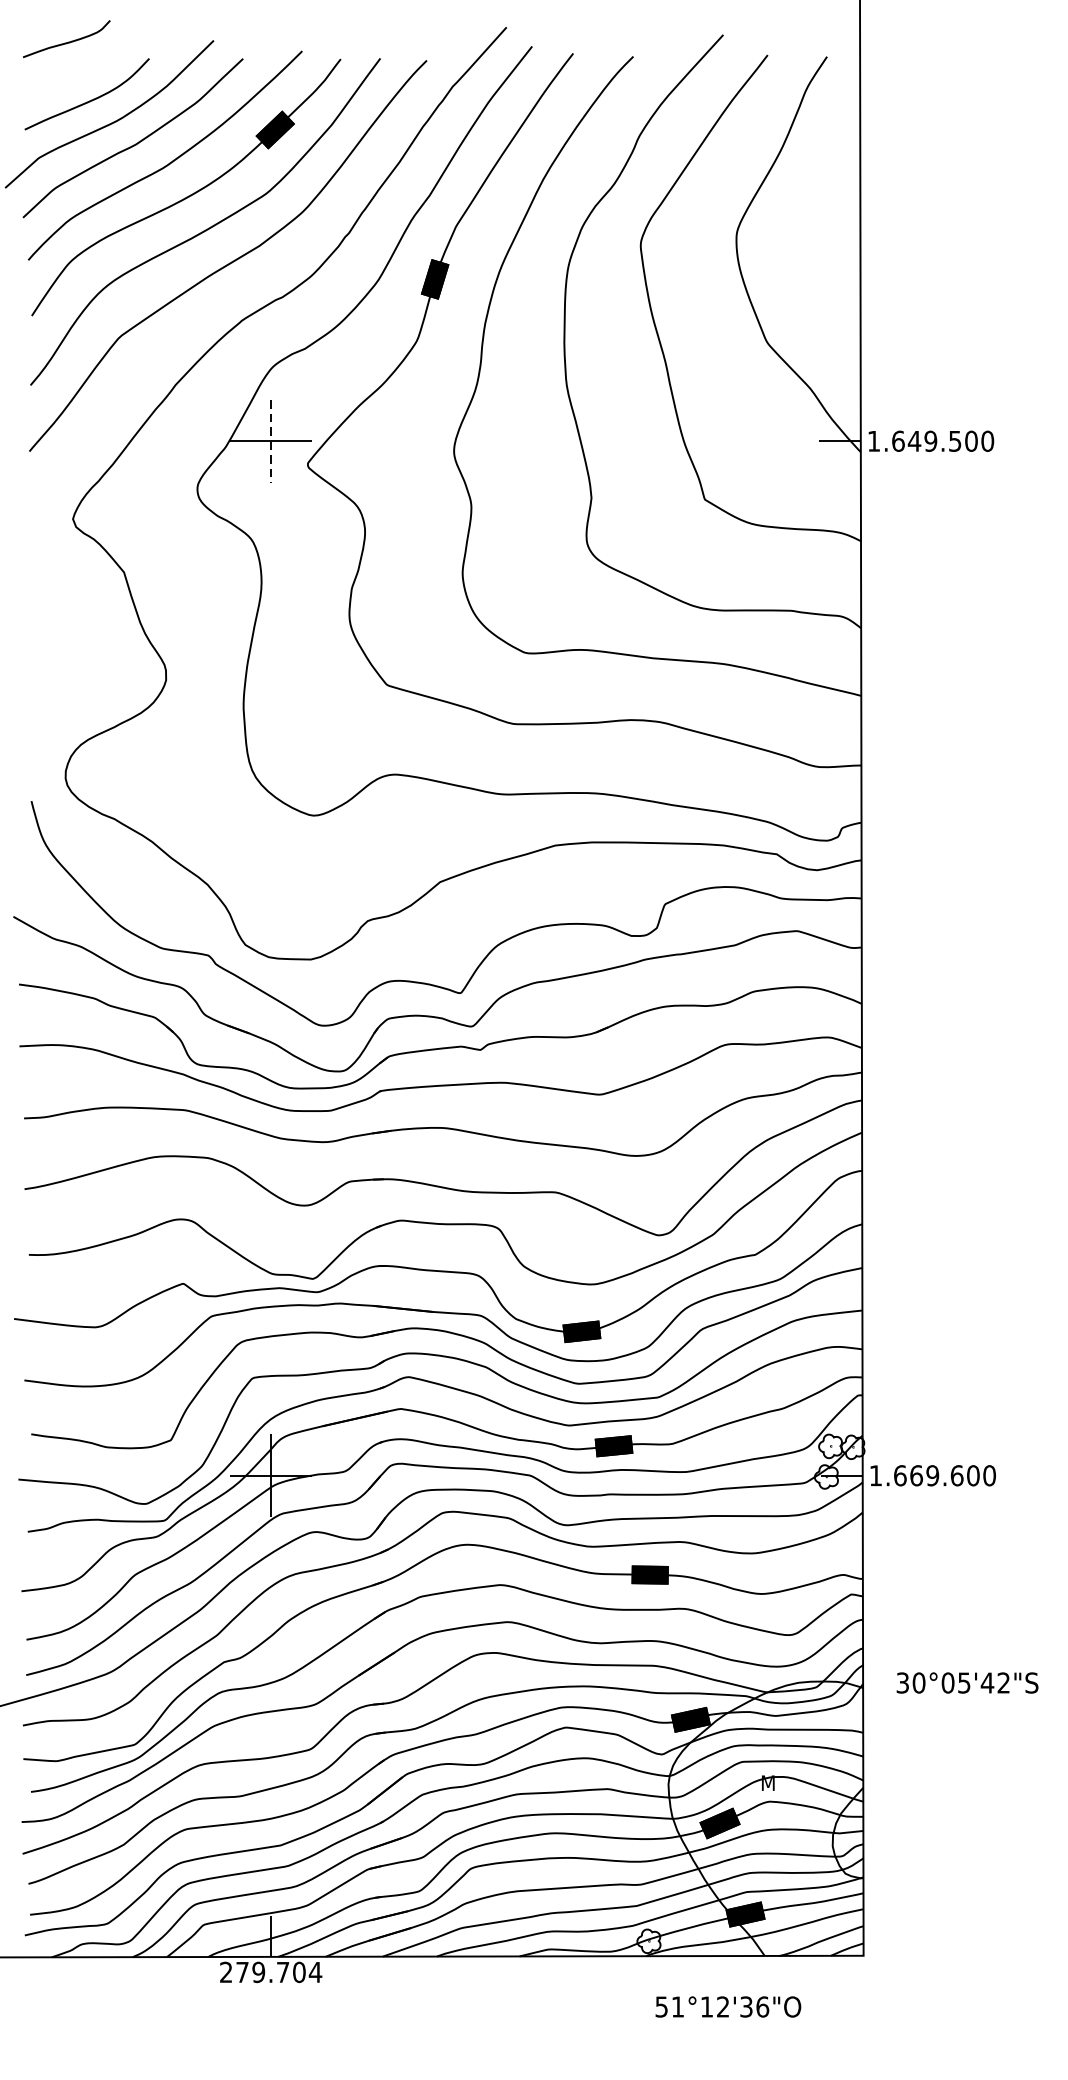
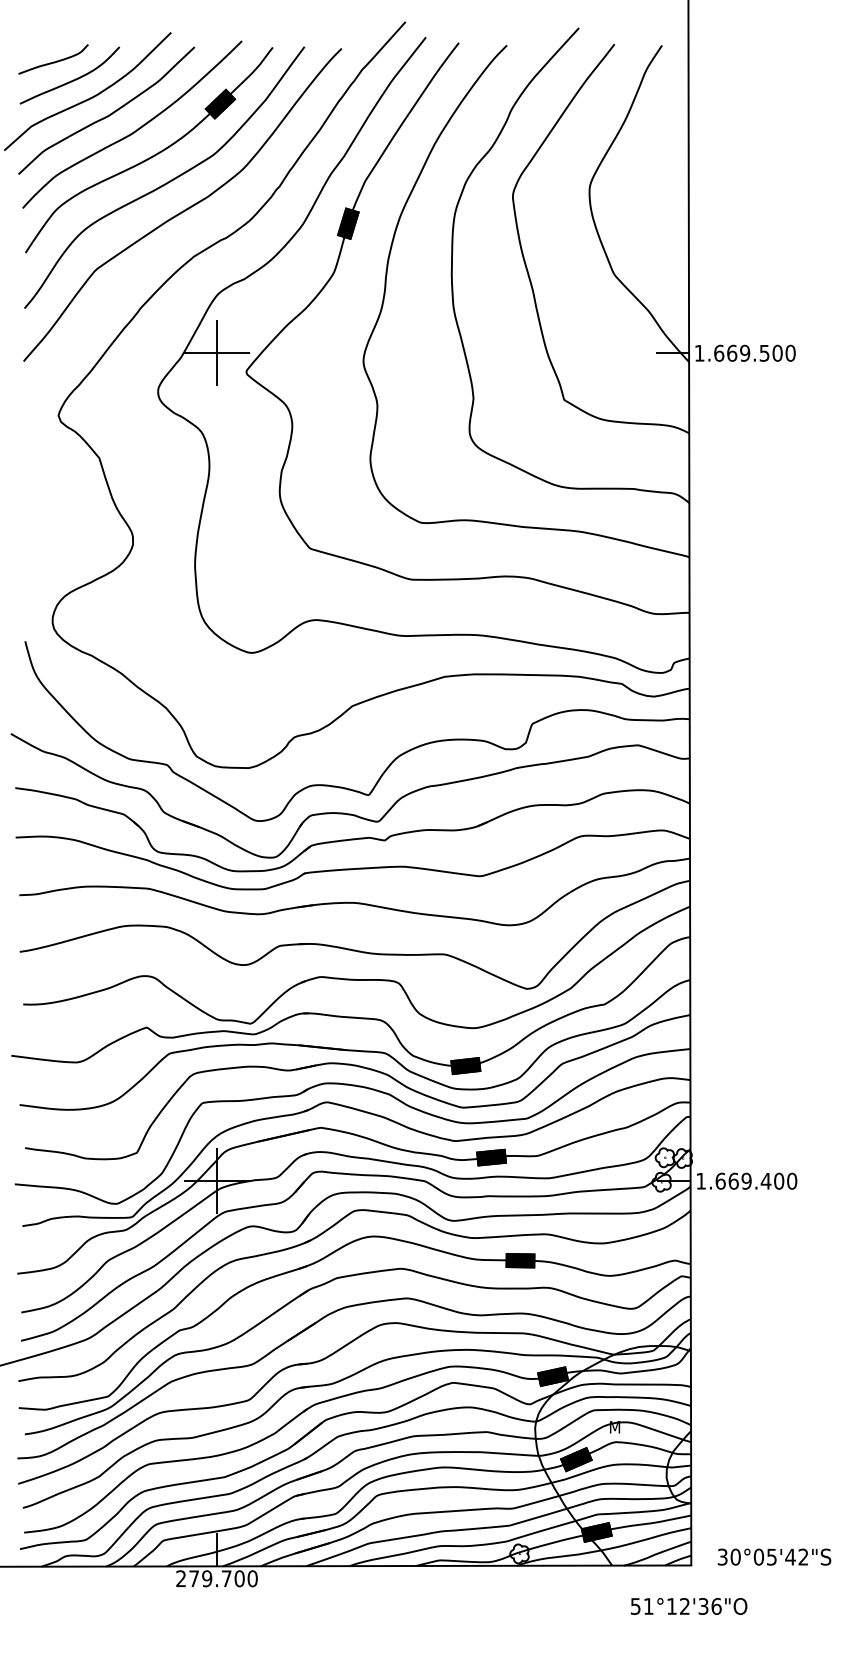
curve: (66, 41) -> (53, 61), moved
text: (913, 440) -> (731, 352), 1.649.500 -> 1.669.500
line: (271, 441) -> (217, 353), dashed -> solid
text: (956, 1474) -> (765, 1180), 1.669.600 -> 1.669.400
text: (967, 1682) -> (774, 1556), moved
text: (315, 1972) -> (252, 1578), 279.704 -> 279.700
text: (727, 2007) -> (688, 1606), moved

